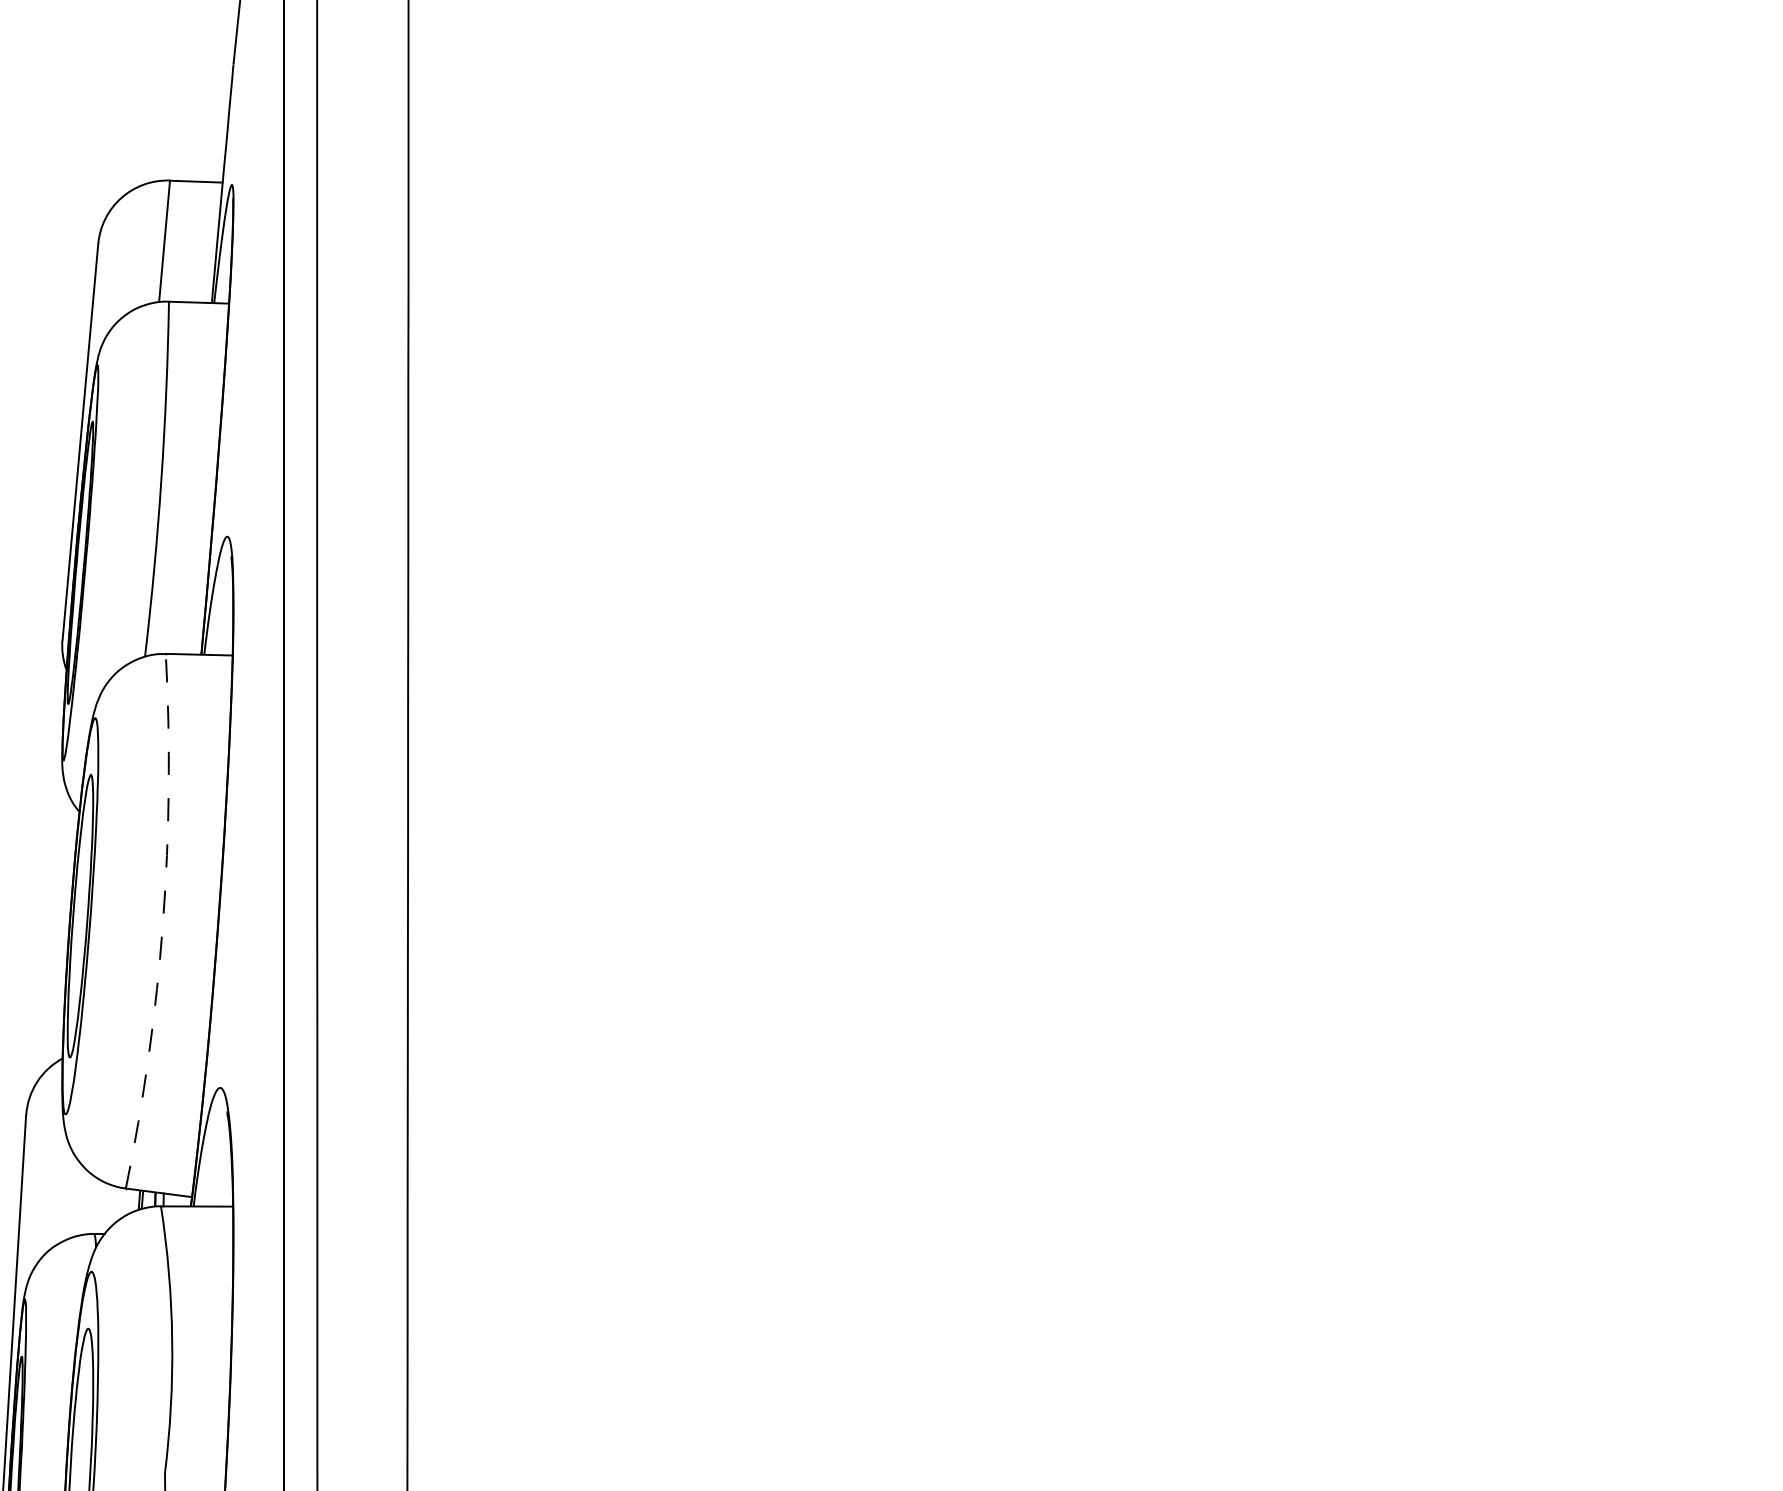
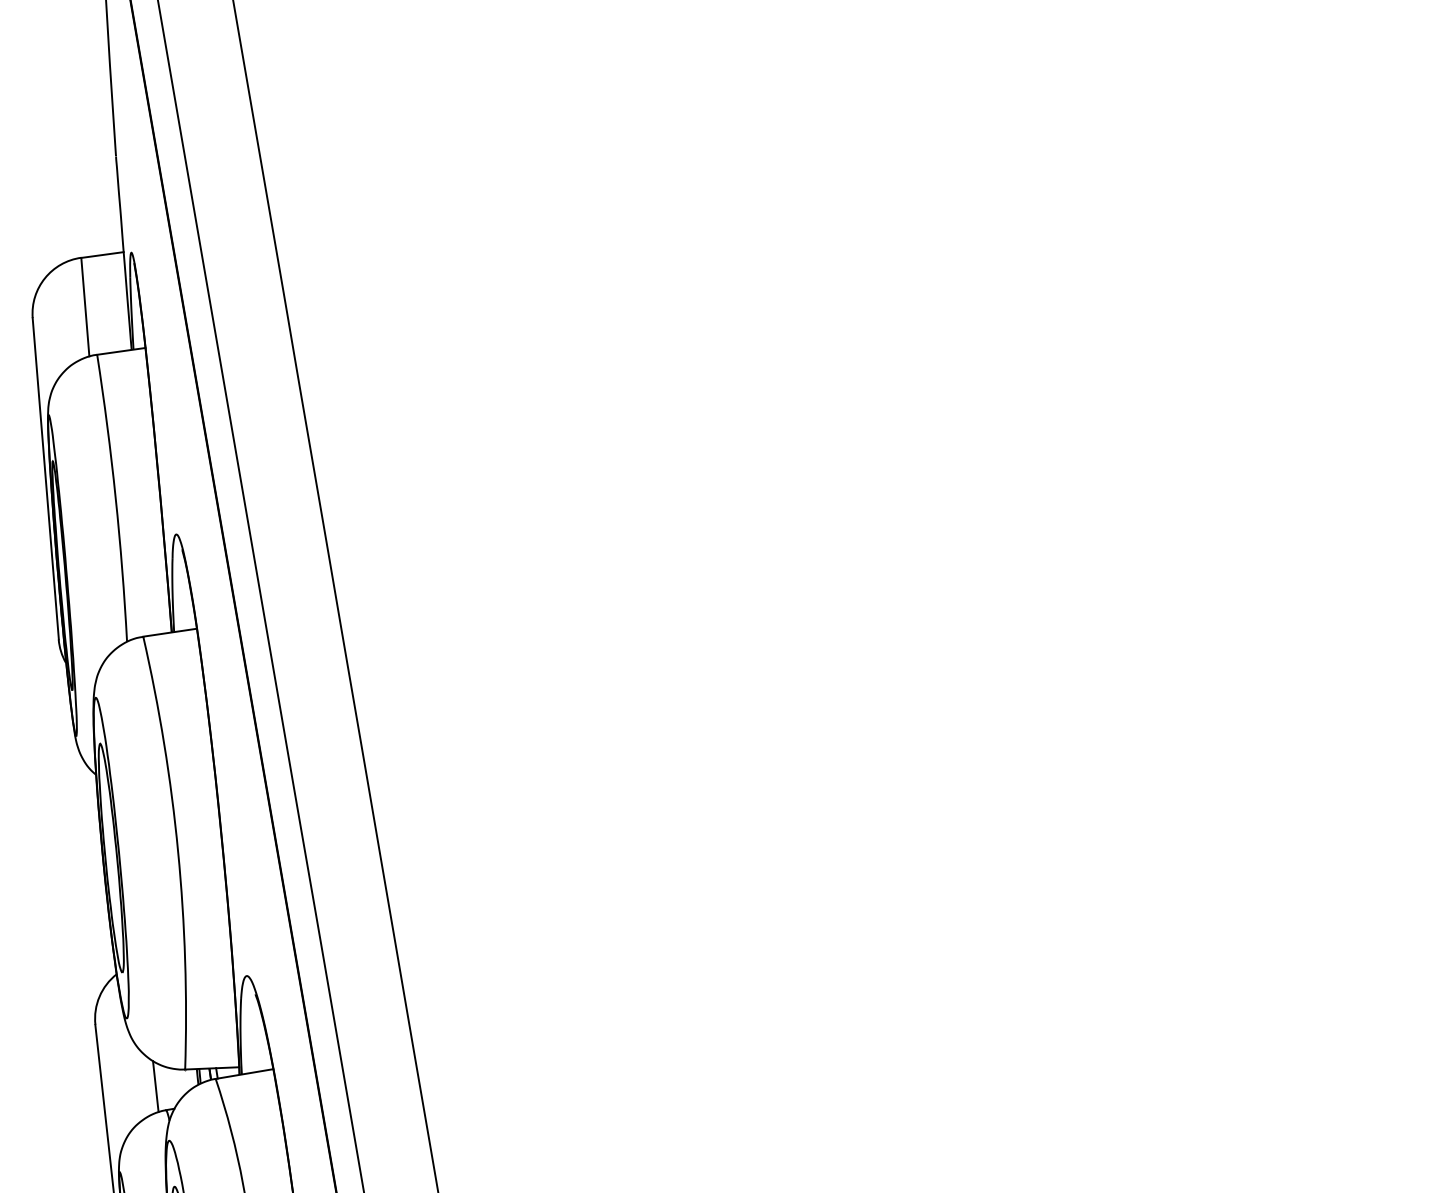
arc: (163, 922) -> (178, 851), dashed -> solid
line: (86, 1202) -> (155, 1086), added

